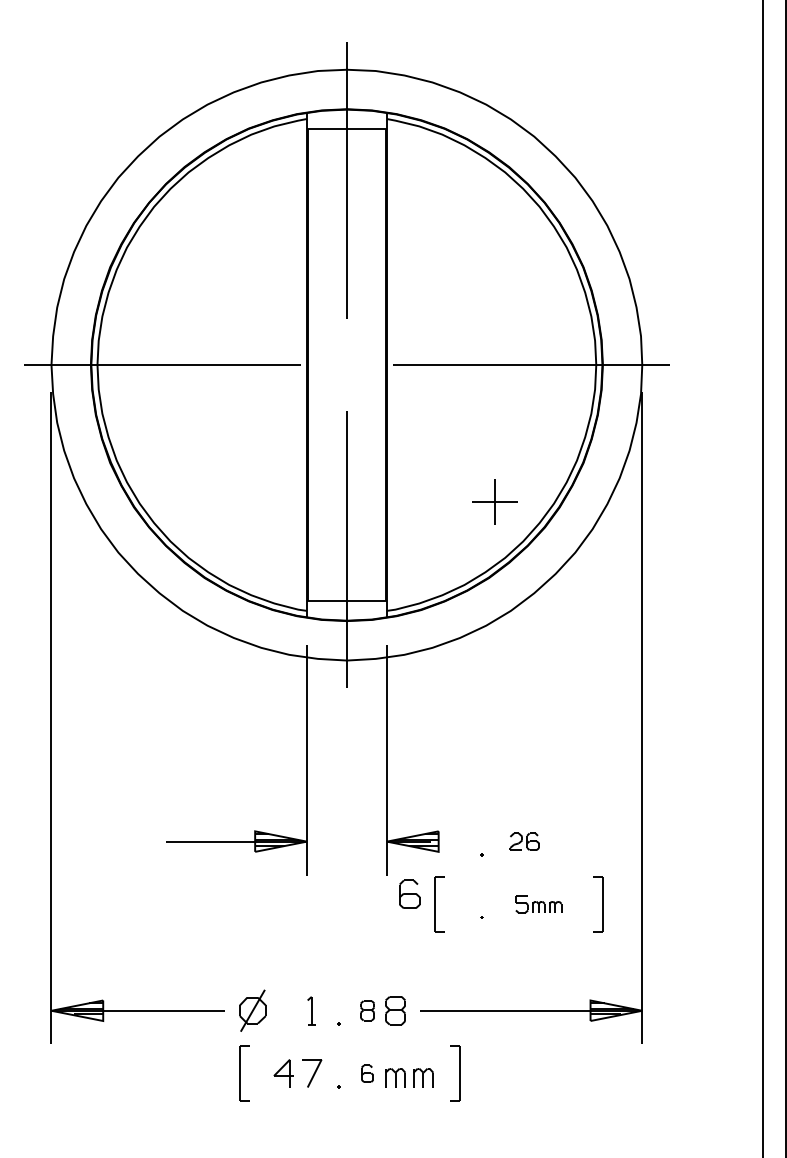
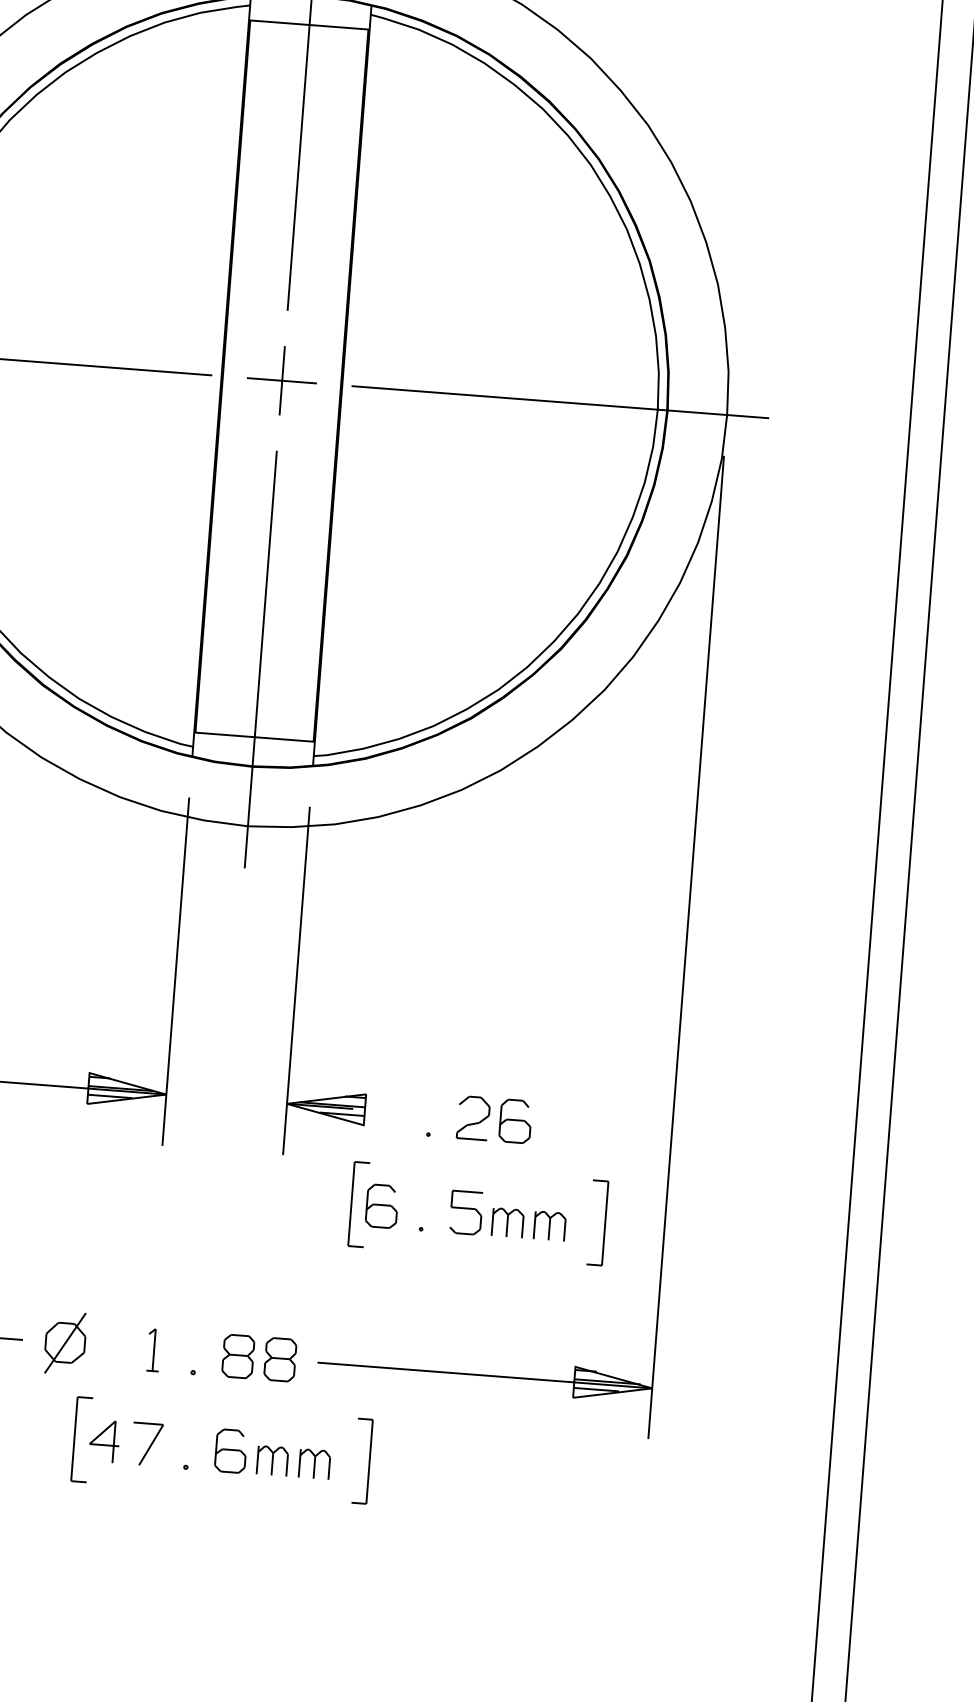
part: (494, 501) -> (281, 380), moved
part: (524, 841) -> (494, 1119), size x1.67
part: (409, 893) -> (381, 1204), moved
part: (538, 903) -> (508, 1214), size x1.67
part: (367, 1010) -> (238, 1356), size x1.43
part: (244, 1073) -> (81, 1439), moved
part: (367, 1073) -> (230, 1451), size x1.67

